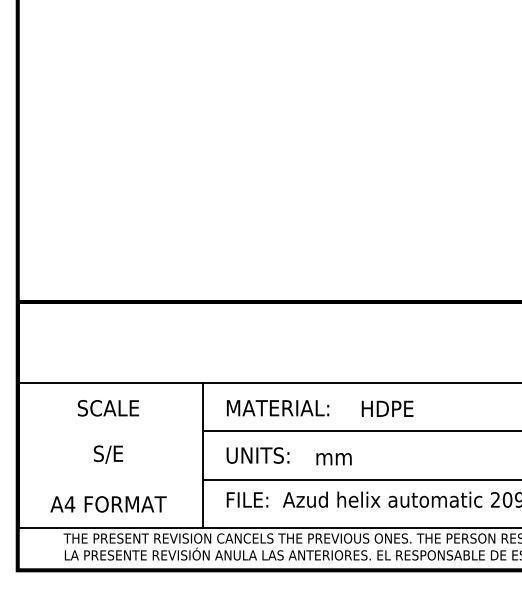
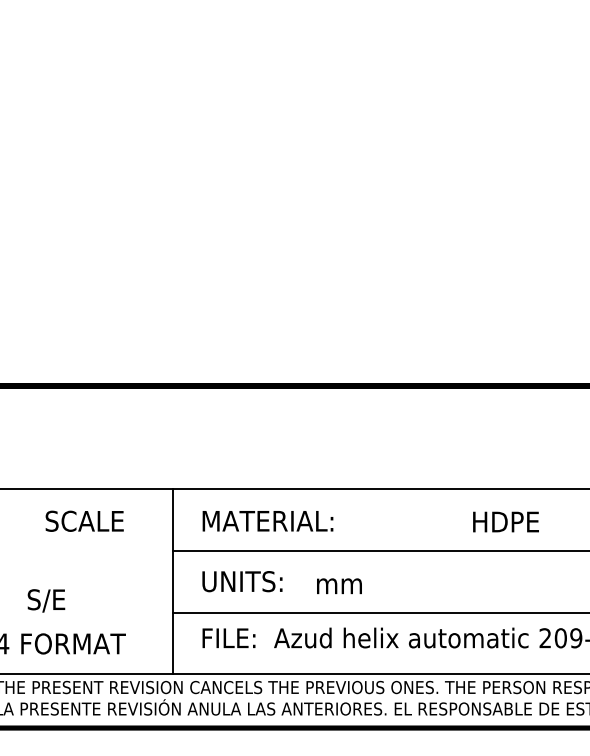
text: (107, 408) -> (83, 521), moved
text: (387, 408) -> (505, 521), moved
text: (108, 454) -> (46, 600), moved

